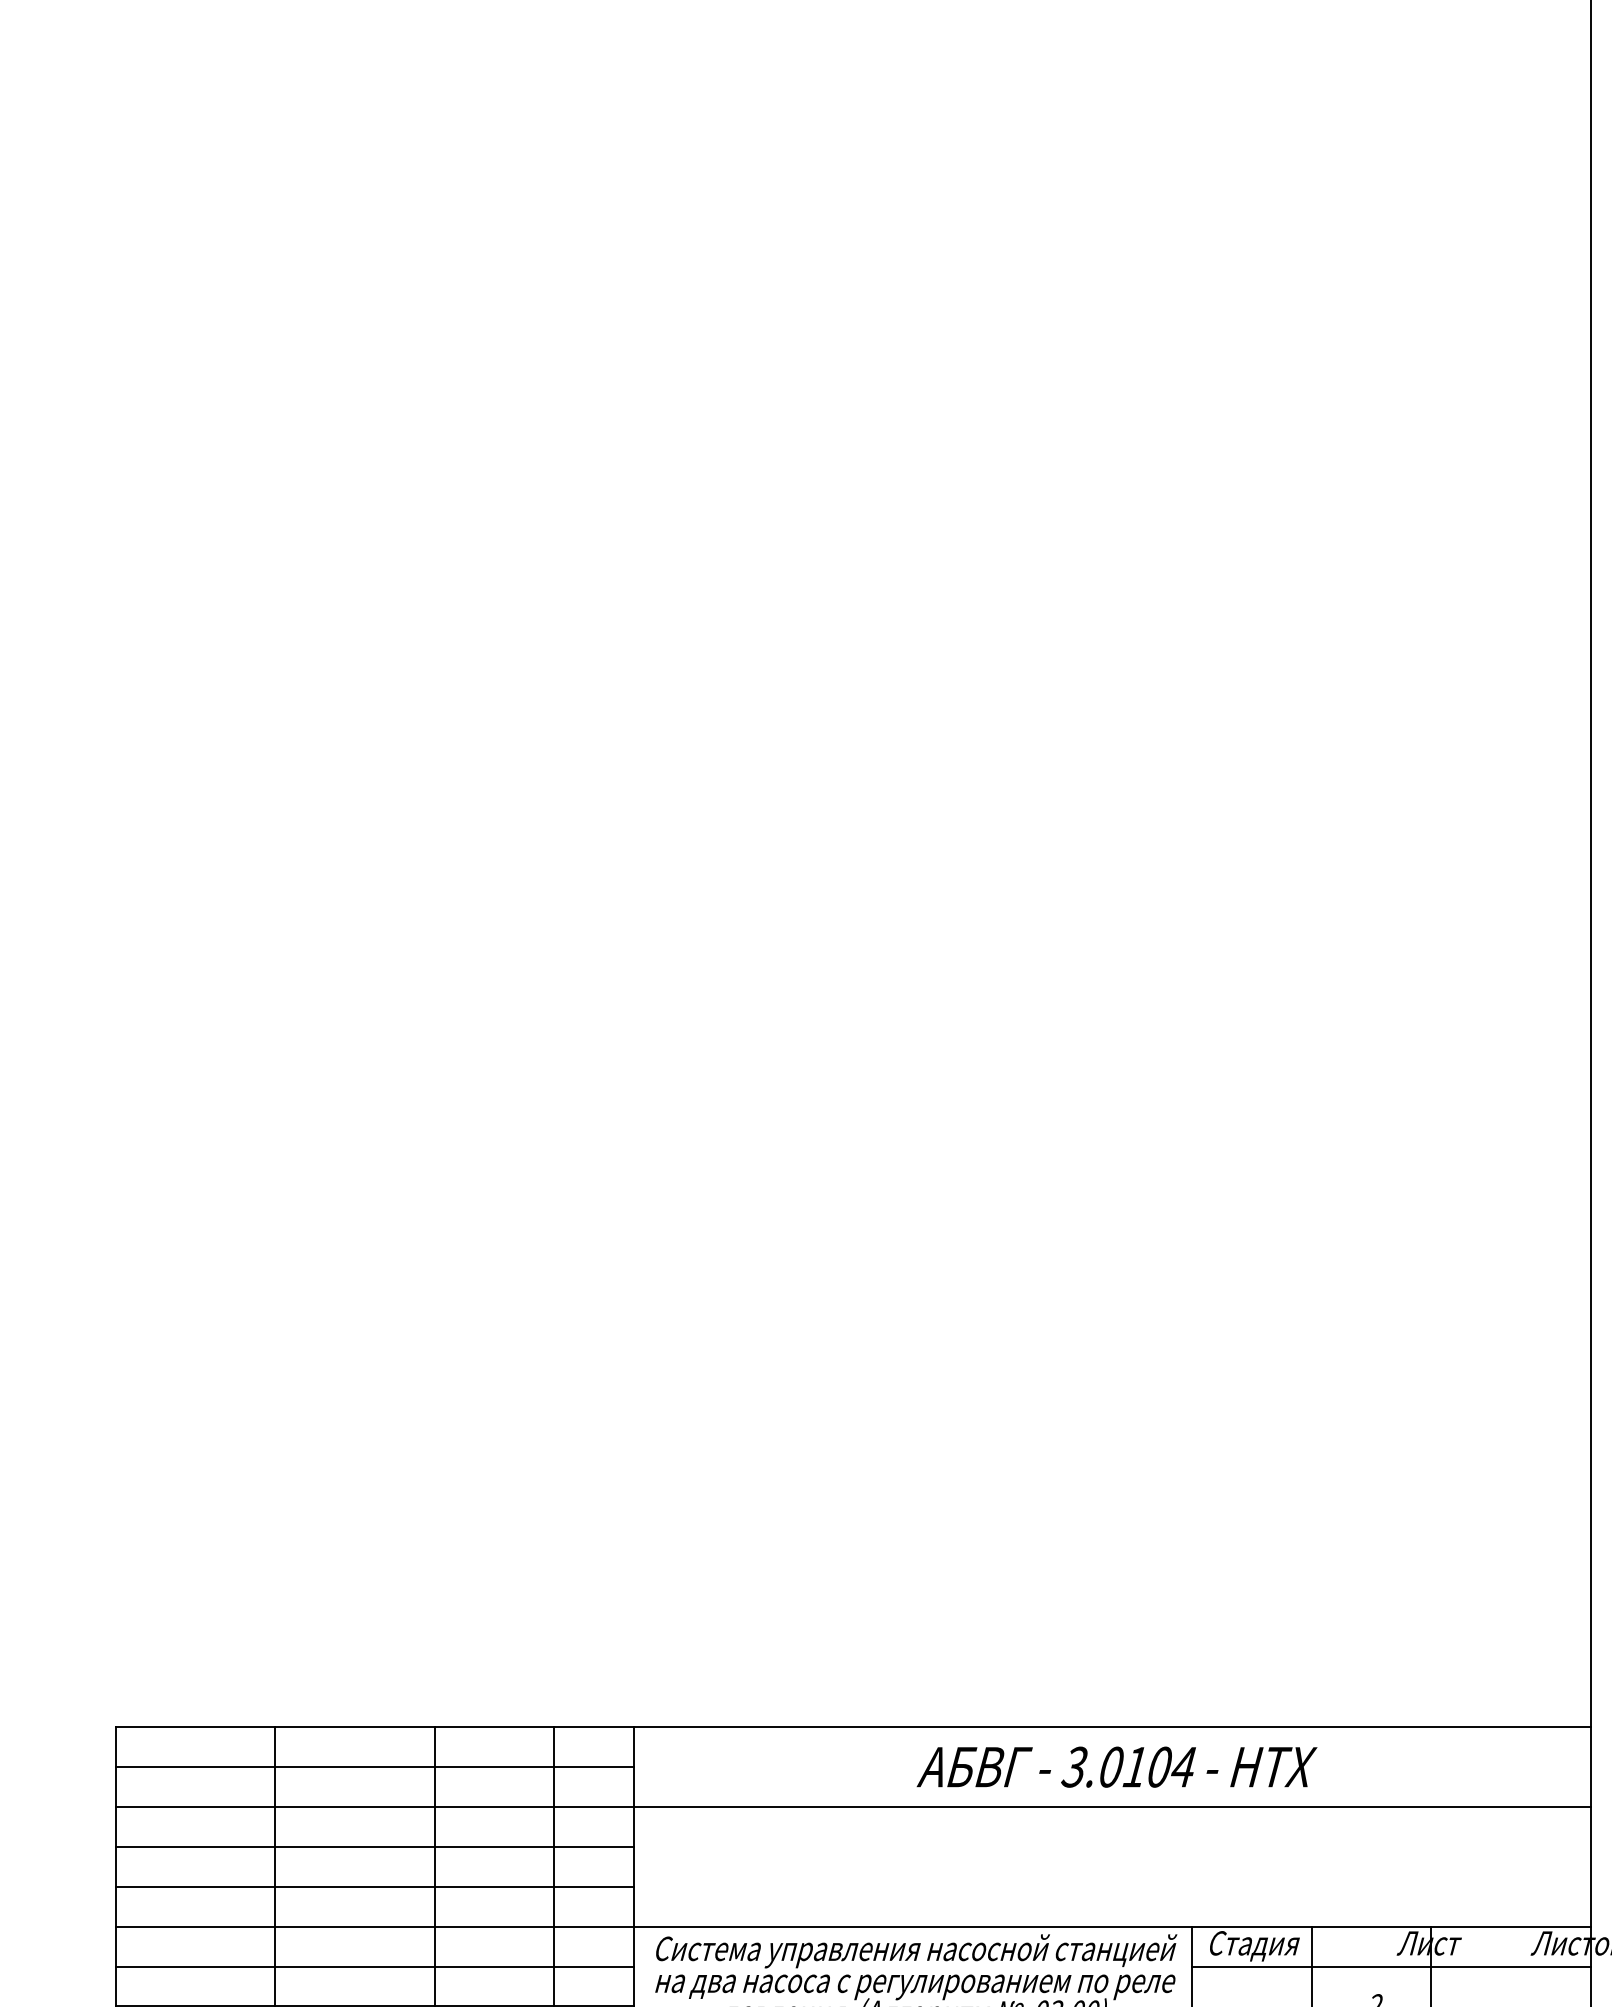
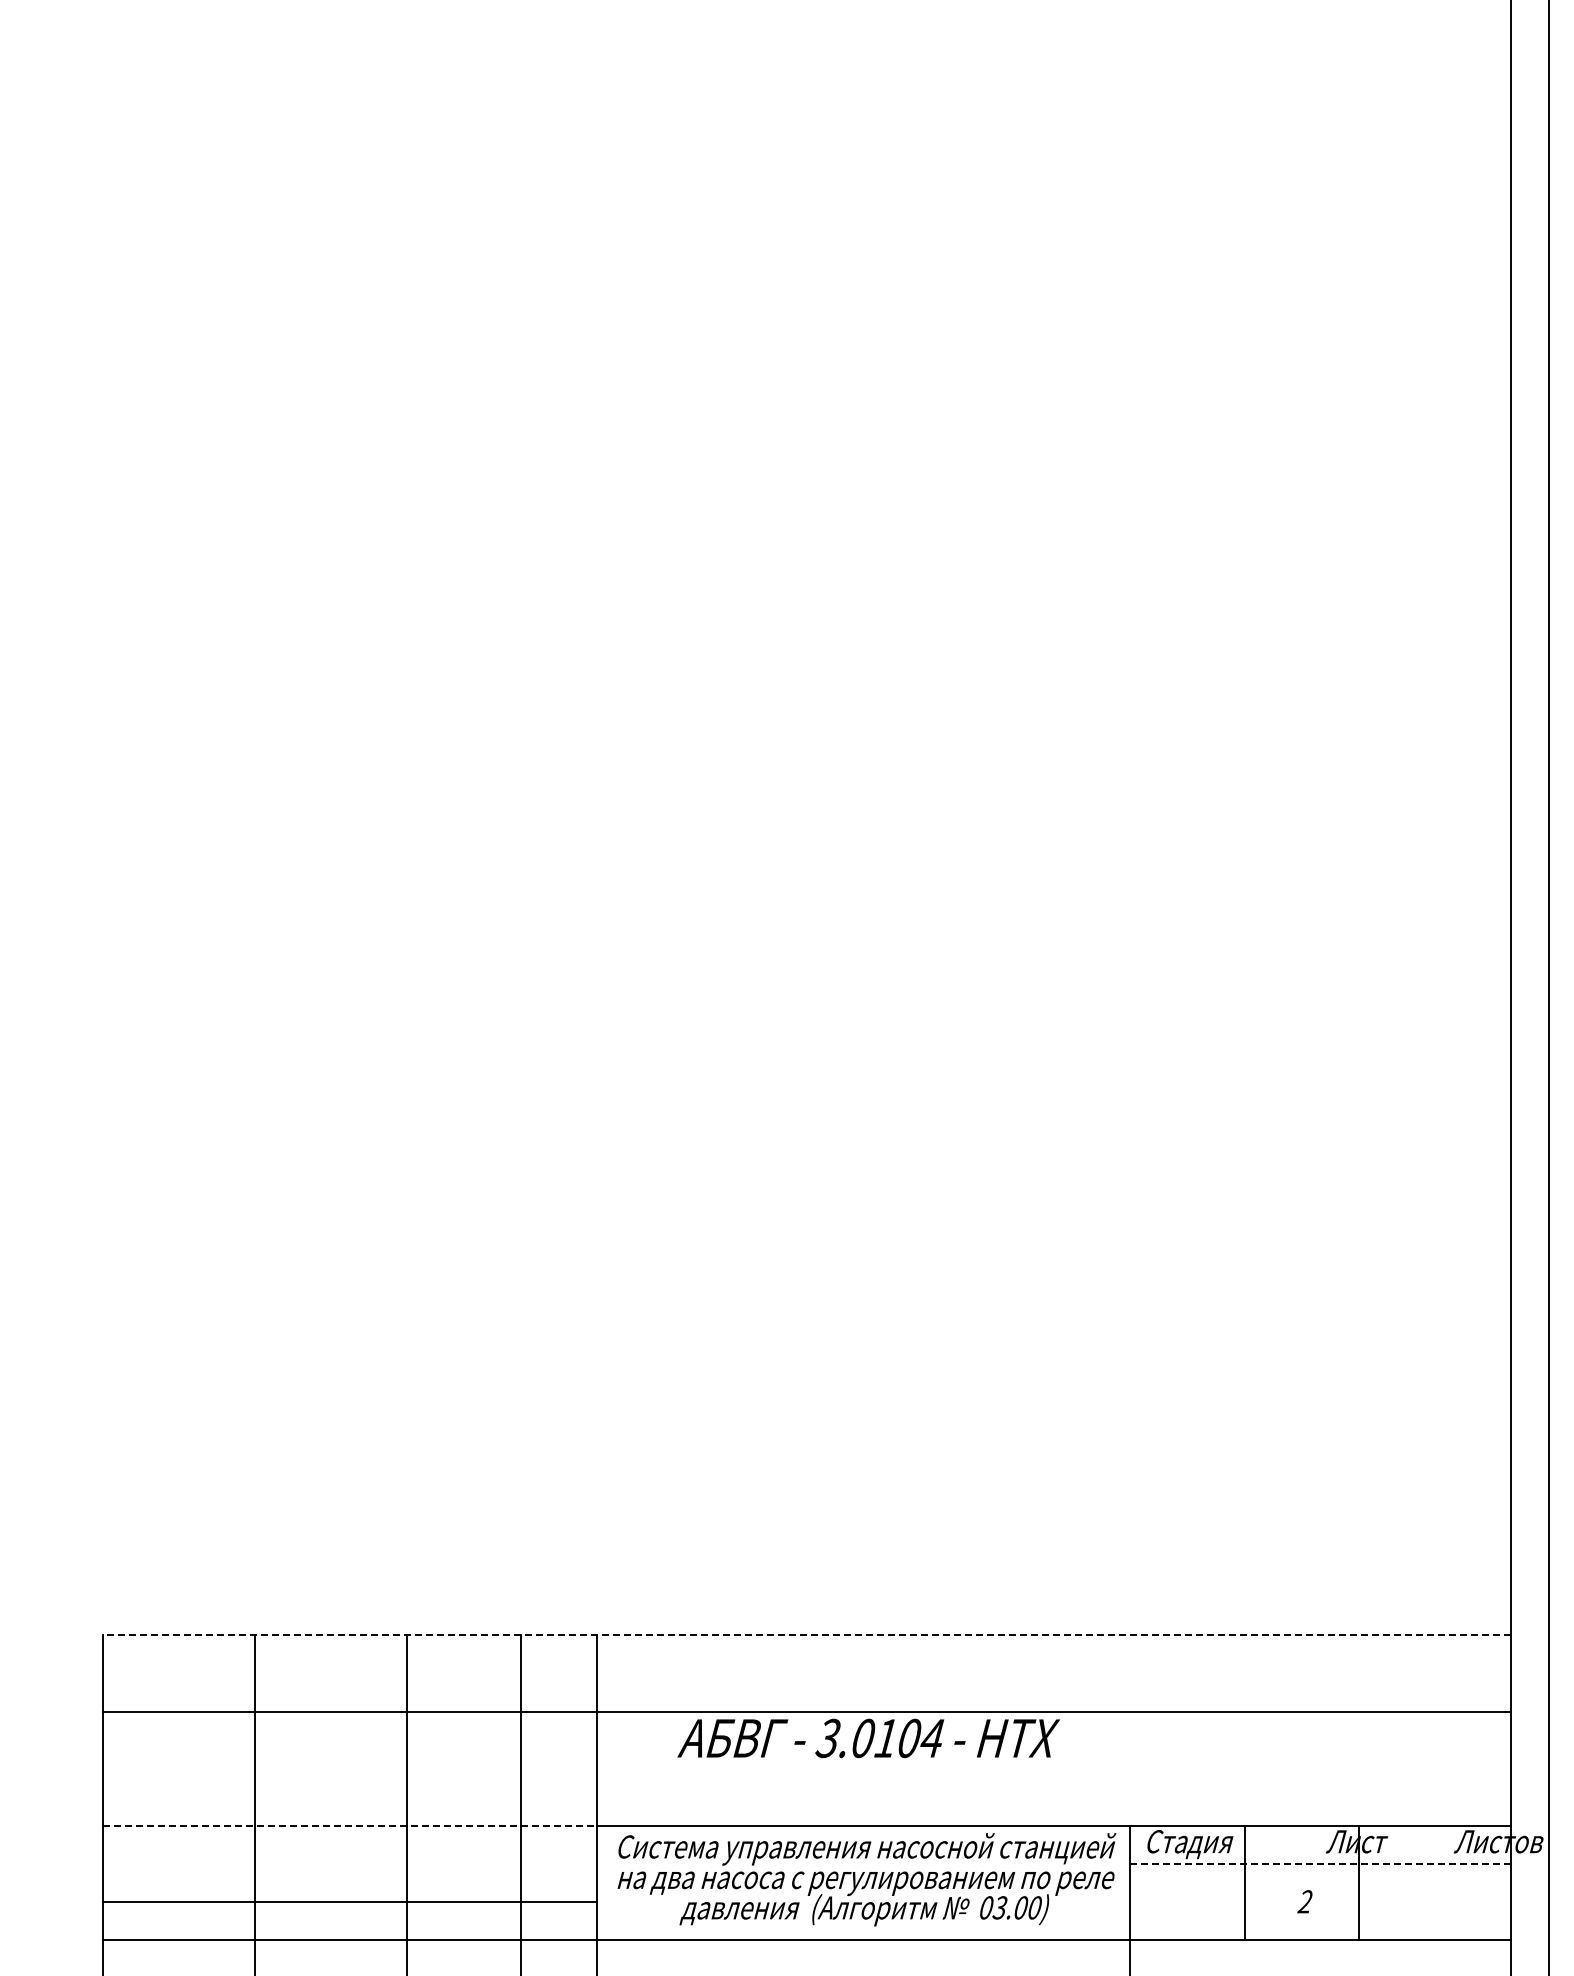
line: (852, 1727) -> (806, 1635), solid -> dashed
line: (374, 1767) -> (349, 1673), removed
text: (1116, 1767) -> (868, 1738), moved
line: (374, 1846) -> (349, 1749), removed
line: (374, 1886) -> (349, 1787), removed
line: (375, 1926) -> (350, 1825), solid -> dashed
line: (374, 1966) -> (349, 1863), removed
line: (1392, 1966) -> (1321, 1863), solid -> dashed

